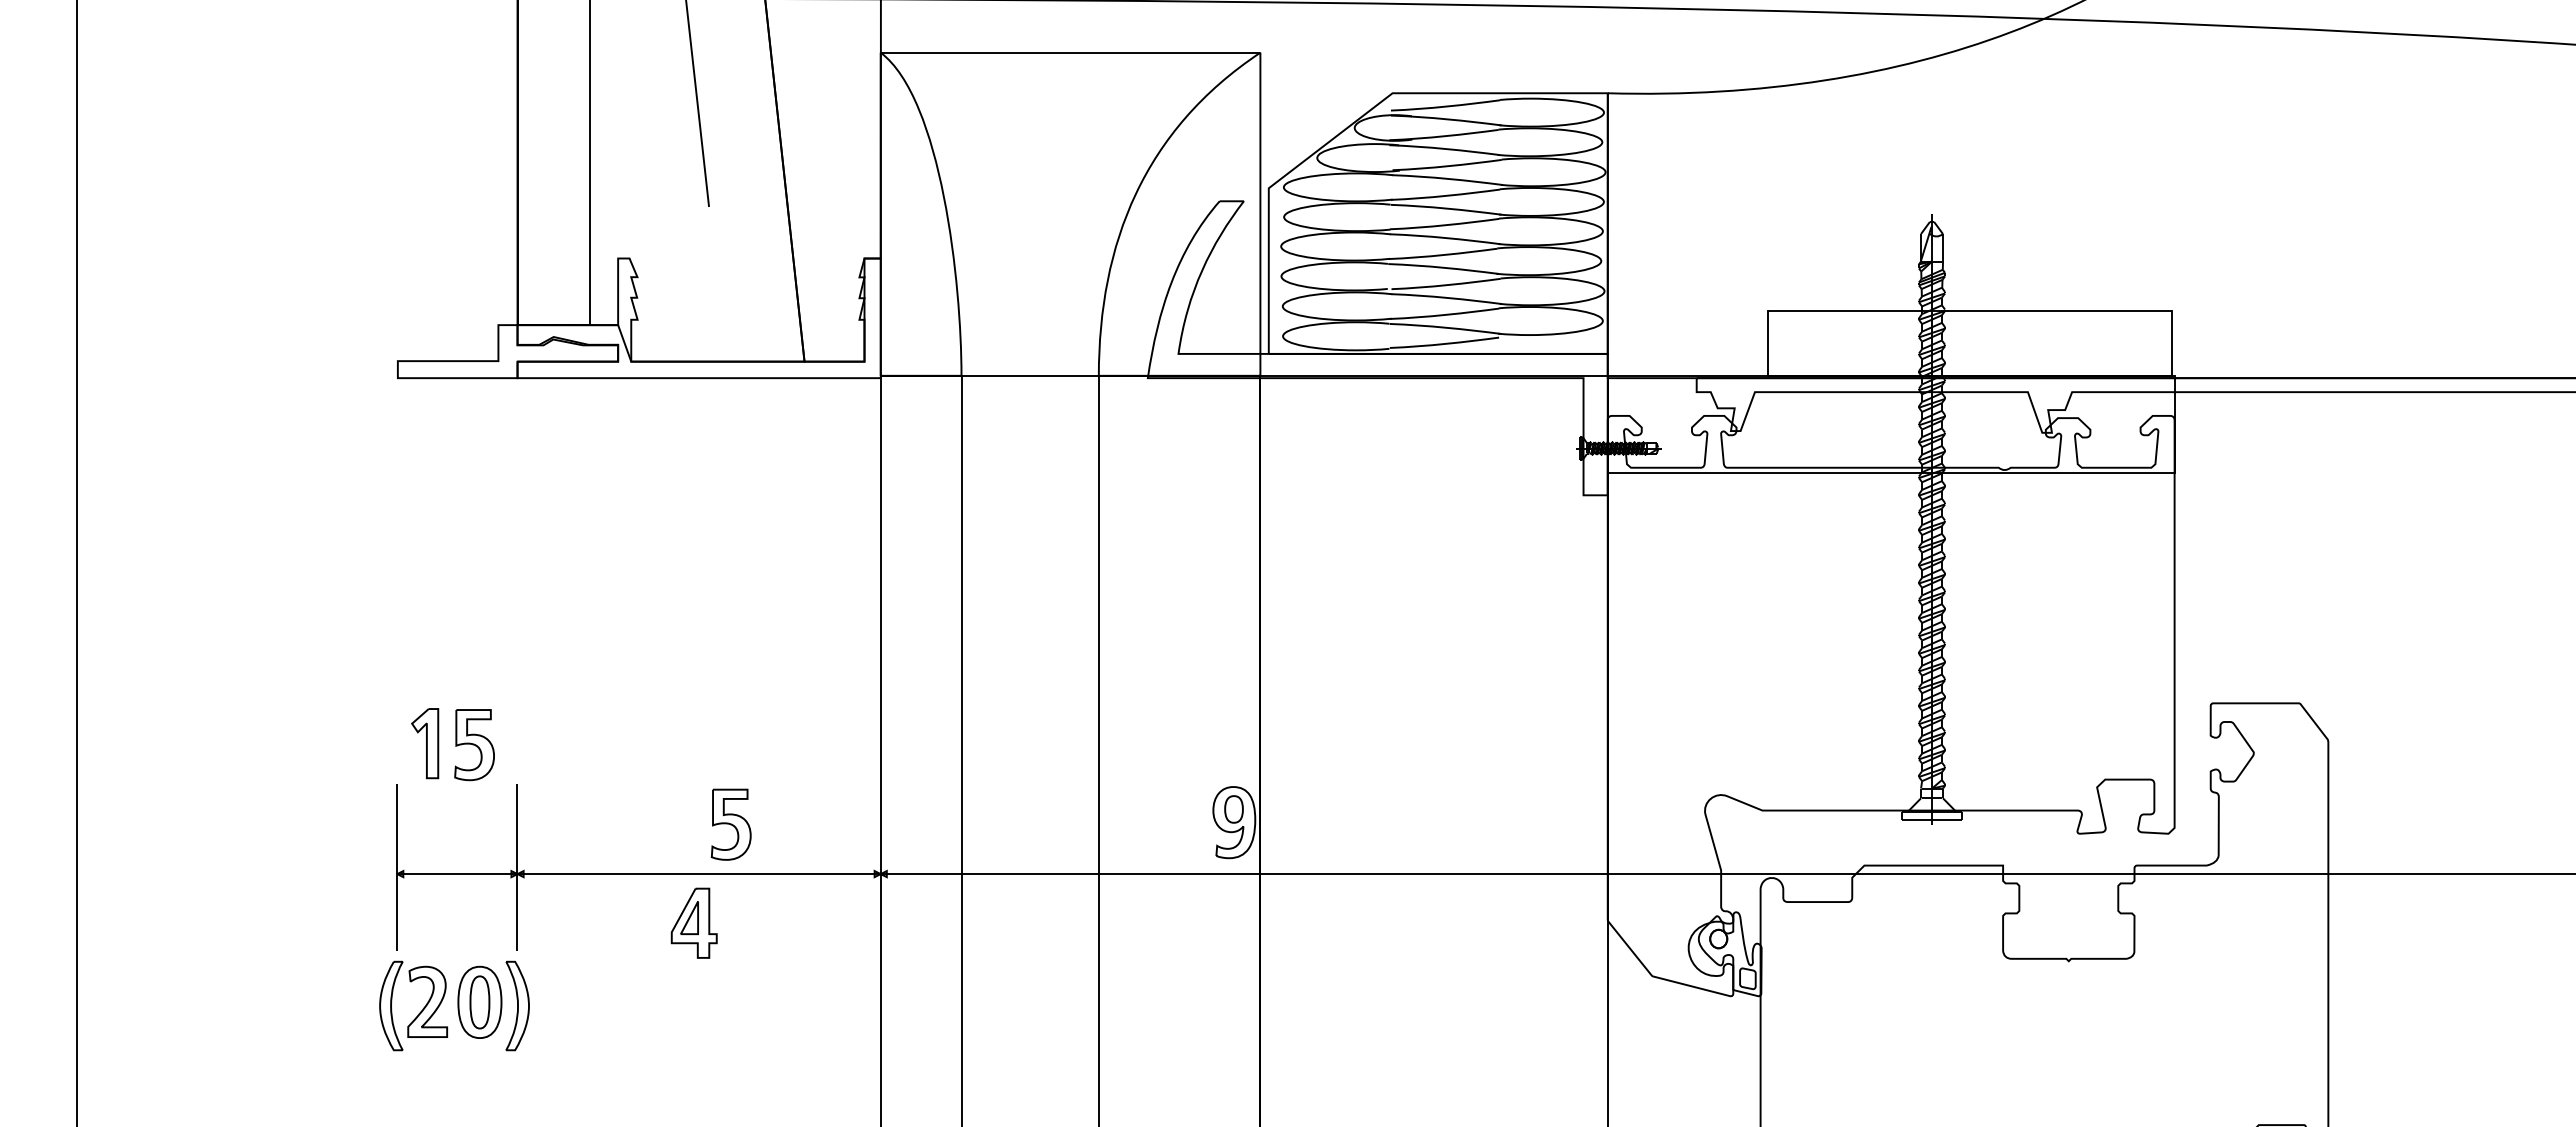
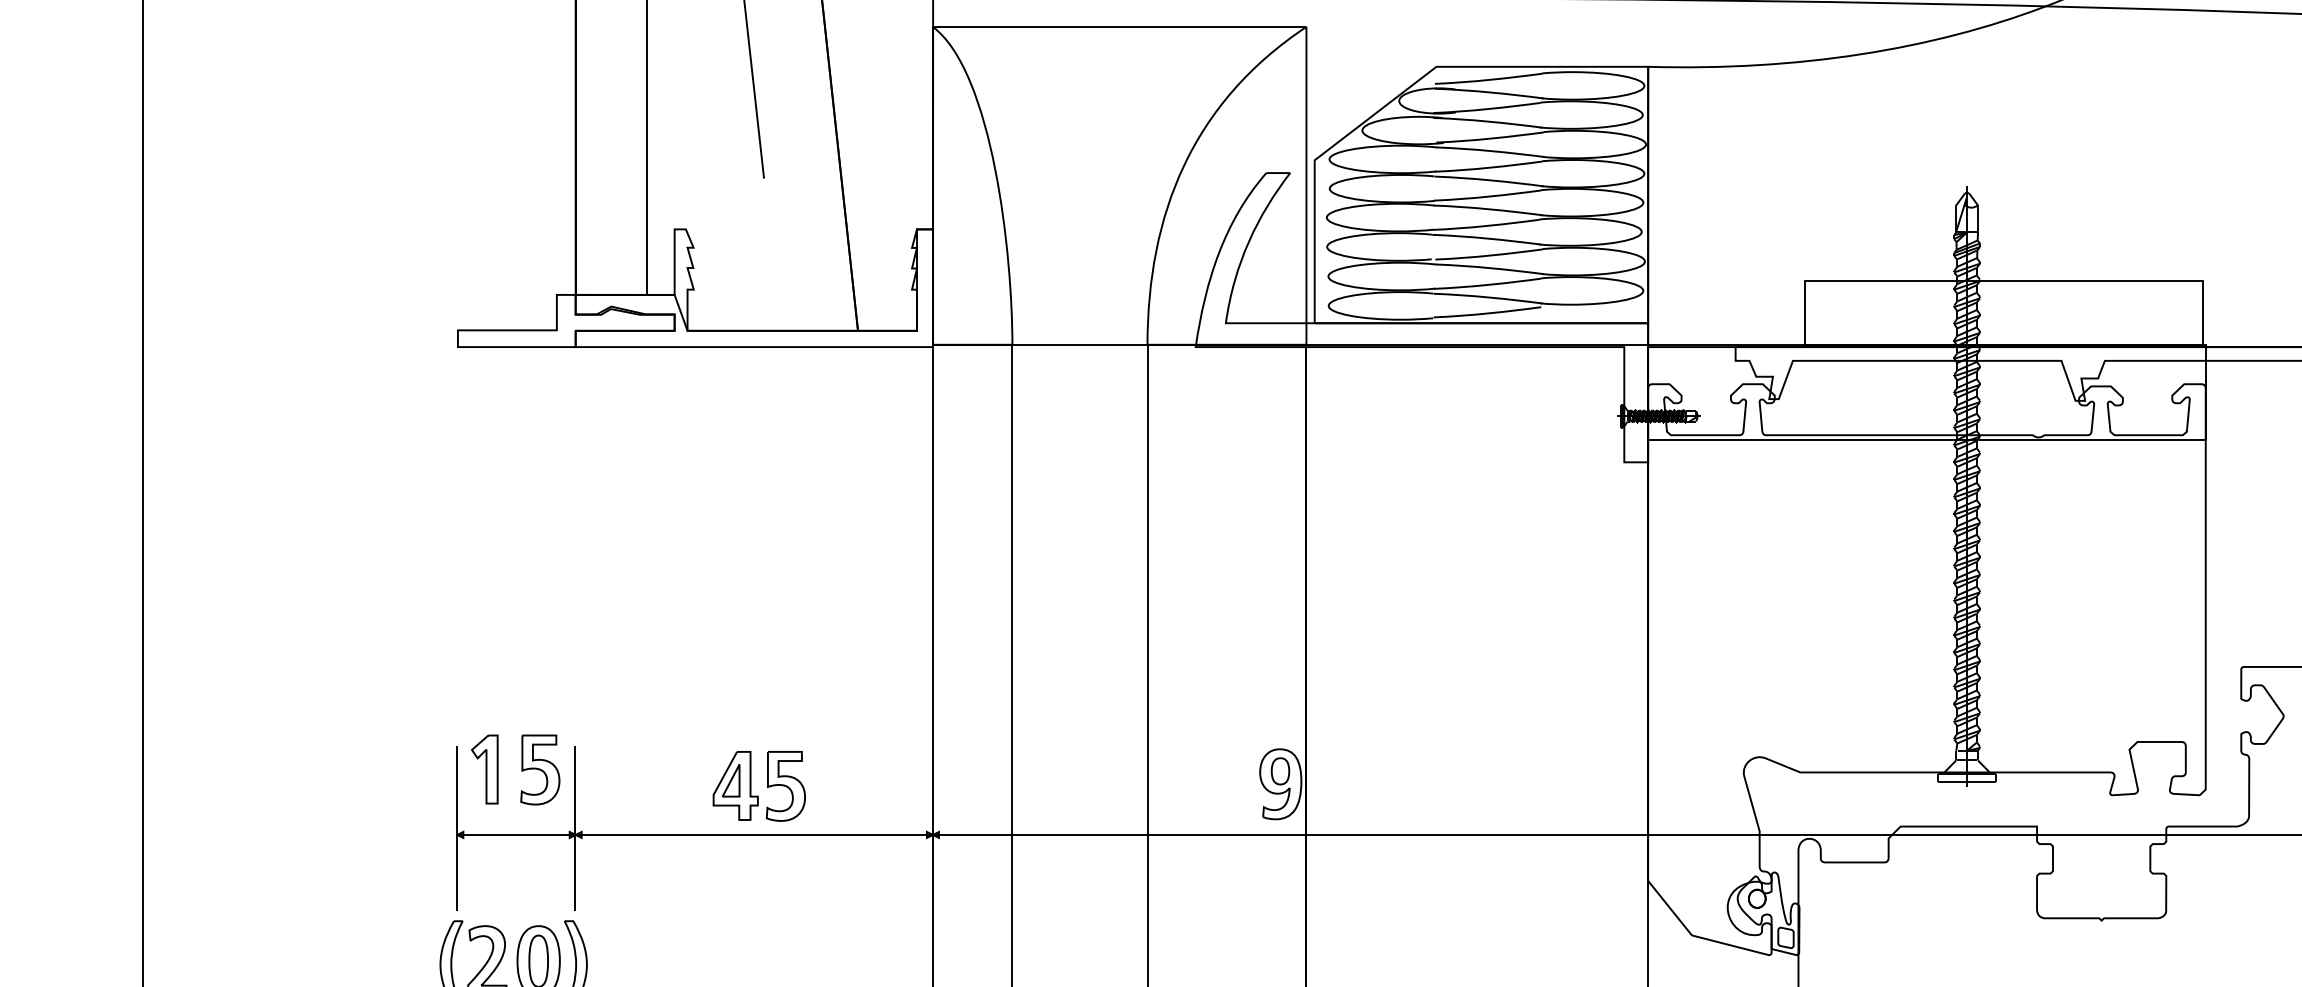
part: (425, 743) -> (485, 769), moved
part: (474, 745) -> (540, 770), moved
part: (693, 922) -> (735, 785), moved

